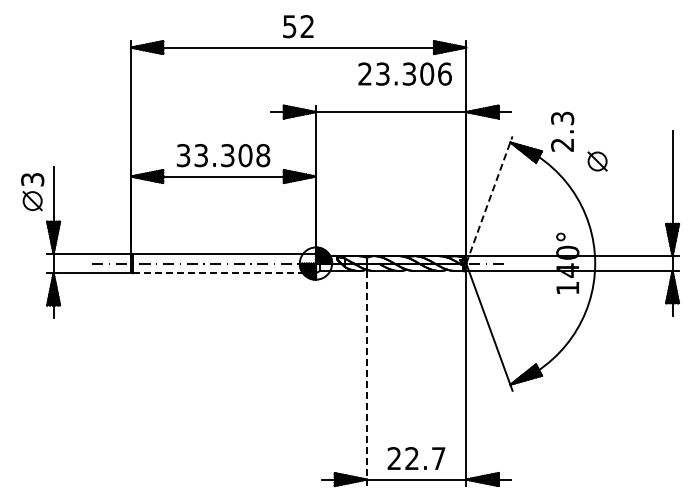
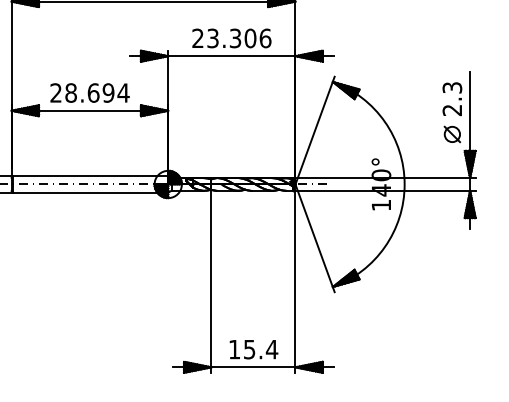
text: (404, 73) -> (231, 37), moved
text: (562, 131) -> (452, 98), moved
text: (223, 155) -> (89, 92), 33.308 -> 28.694
part: (597, 161) -> (452, 134), moved
line: (489, 199) -> (315, 130), dashed -> solid
line: (224, 273) -> (90, 192), dashed -> solid
line: (366, 378) -> (211, 281), dashed -> solid
text: (416, 458) -> (253, 349), 22.7 -> 15.4

